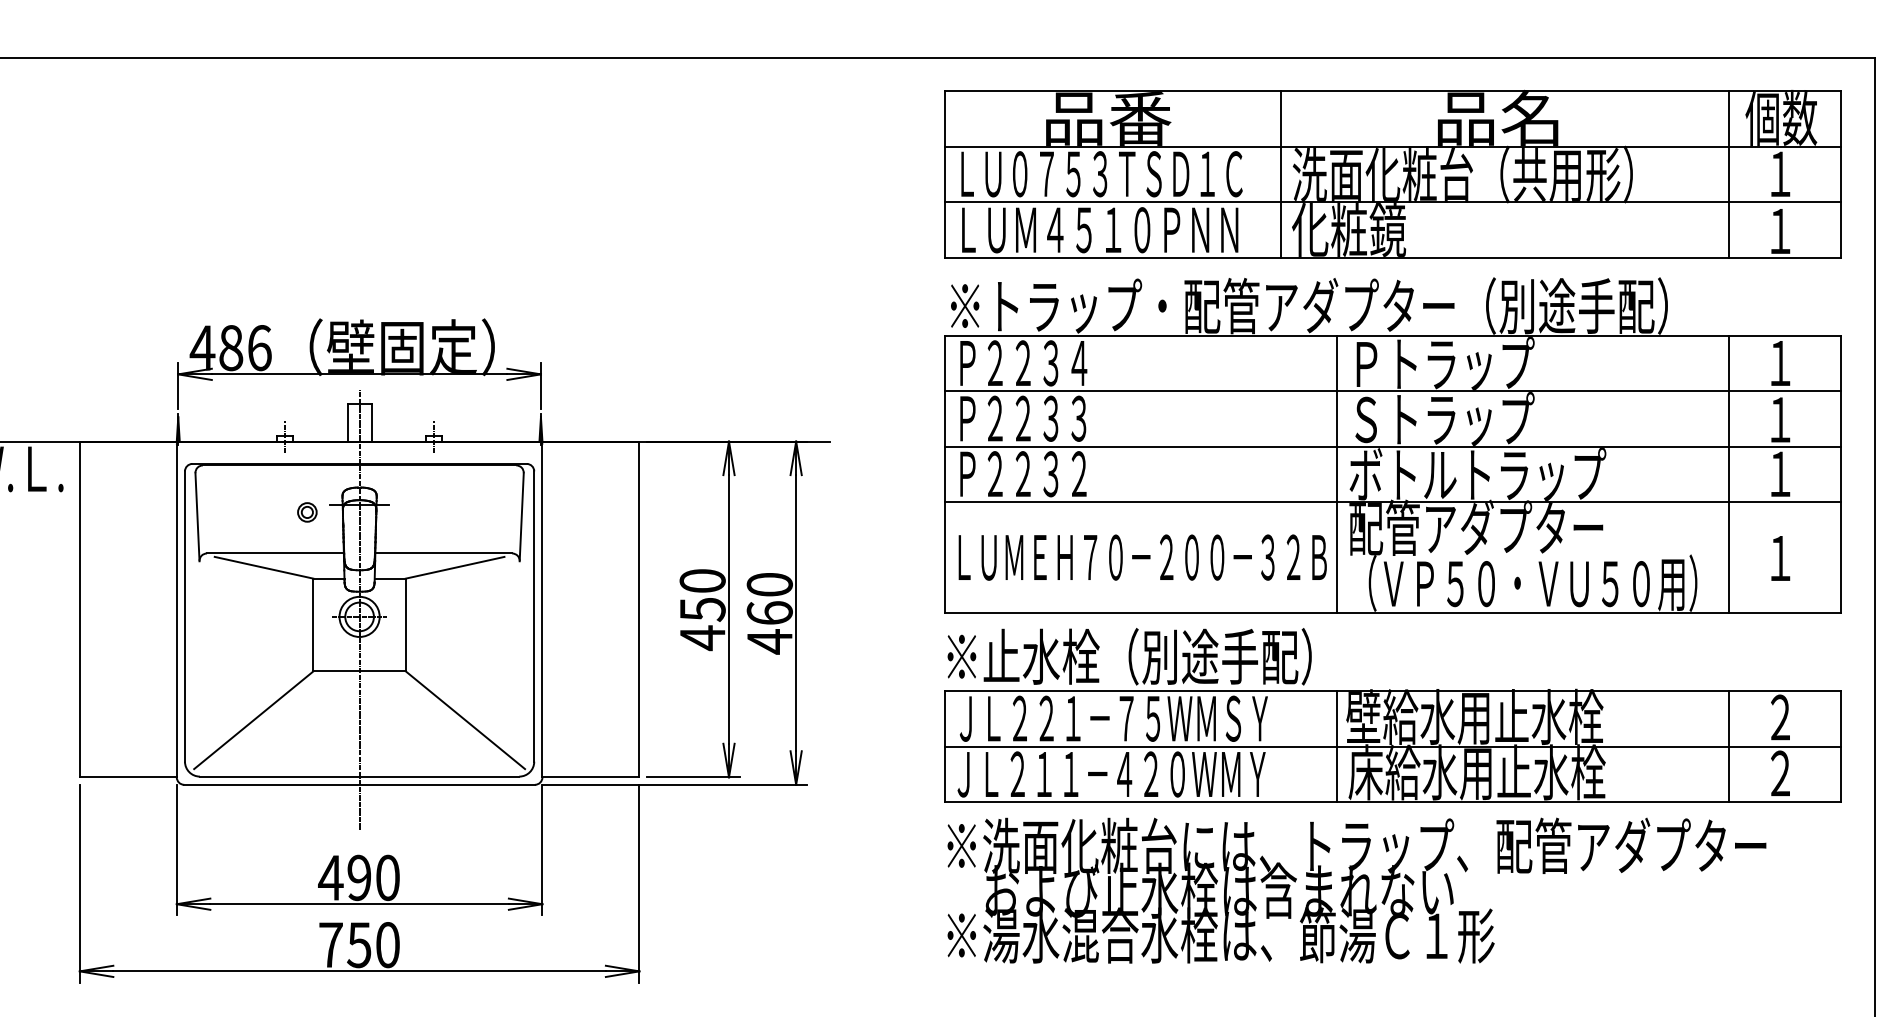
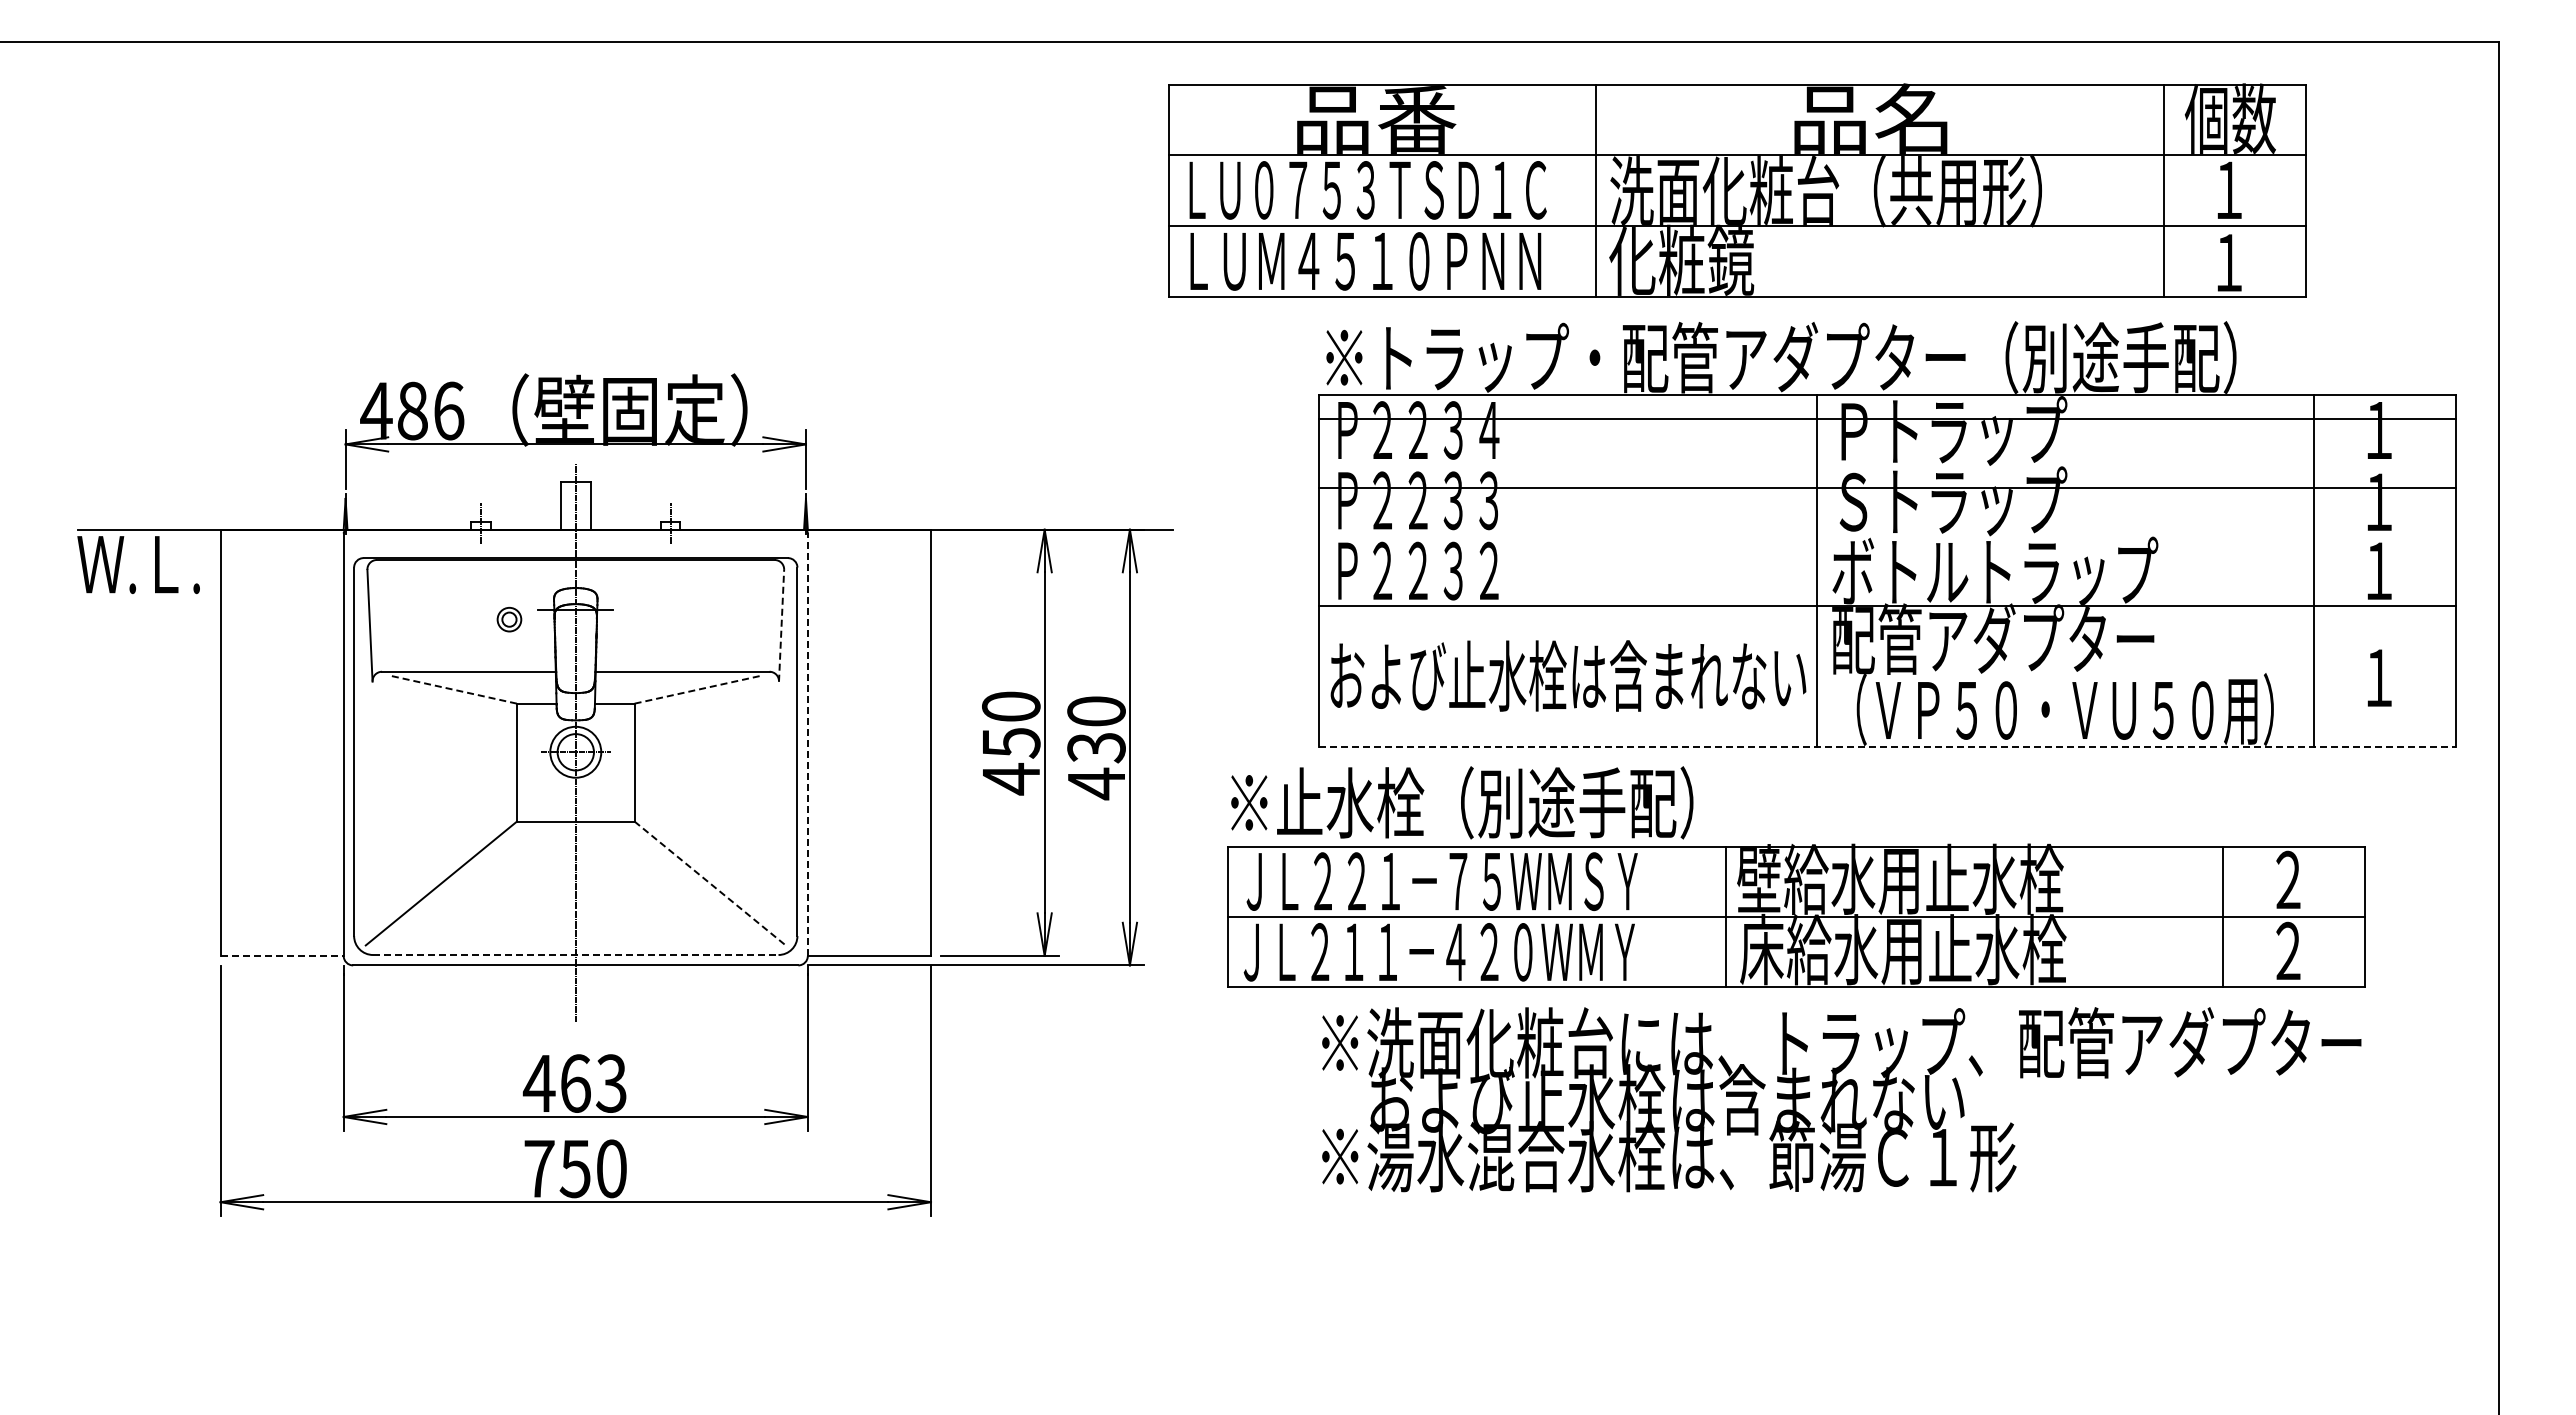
part: (1392, 174) -> (1737, 190), moved
line: (1392, 390) -> (1887, 418), moved
line: (1392, 446) -> (1887, 488), moved
line: (521, 517) -> (781, 625), solid -> dashed
text: (1141, 556) -> (1568, 675), ＬＵＭＥＨ７０－２００－３２Ｂ -> および止水栓は含まれない
line: (264, 568) -> (454, 690), solid -> dashed
line: (454, 568) -> (696, 690), solid -> dashed
line: (542, 610) -> (807, 744), solid -> dashed
text: (769, 613) -> (1096, 747), 460 -> 430
line: (1393, 613) -> (1888, 747), solid -> dashed
part: (1392, 714) -> (1796, 876), moved
line: (465, 720) -> (710, 883), solid -> dashed
line: (128, 777) -> (282, 955), solid -> dashed
line: (359, 777) -> (575, 955), solid -> dashed
text: (373, 877) -> (593, 1083), 490 -> 463

